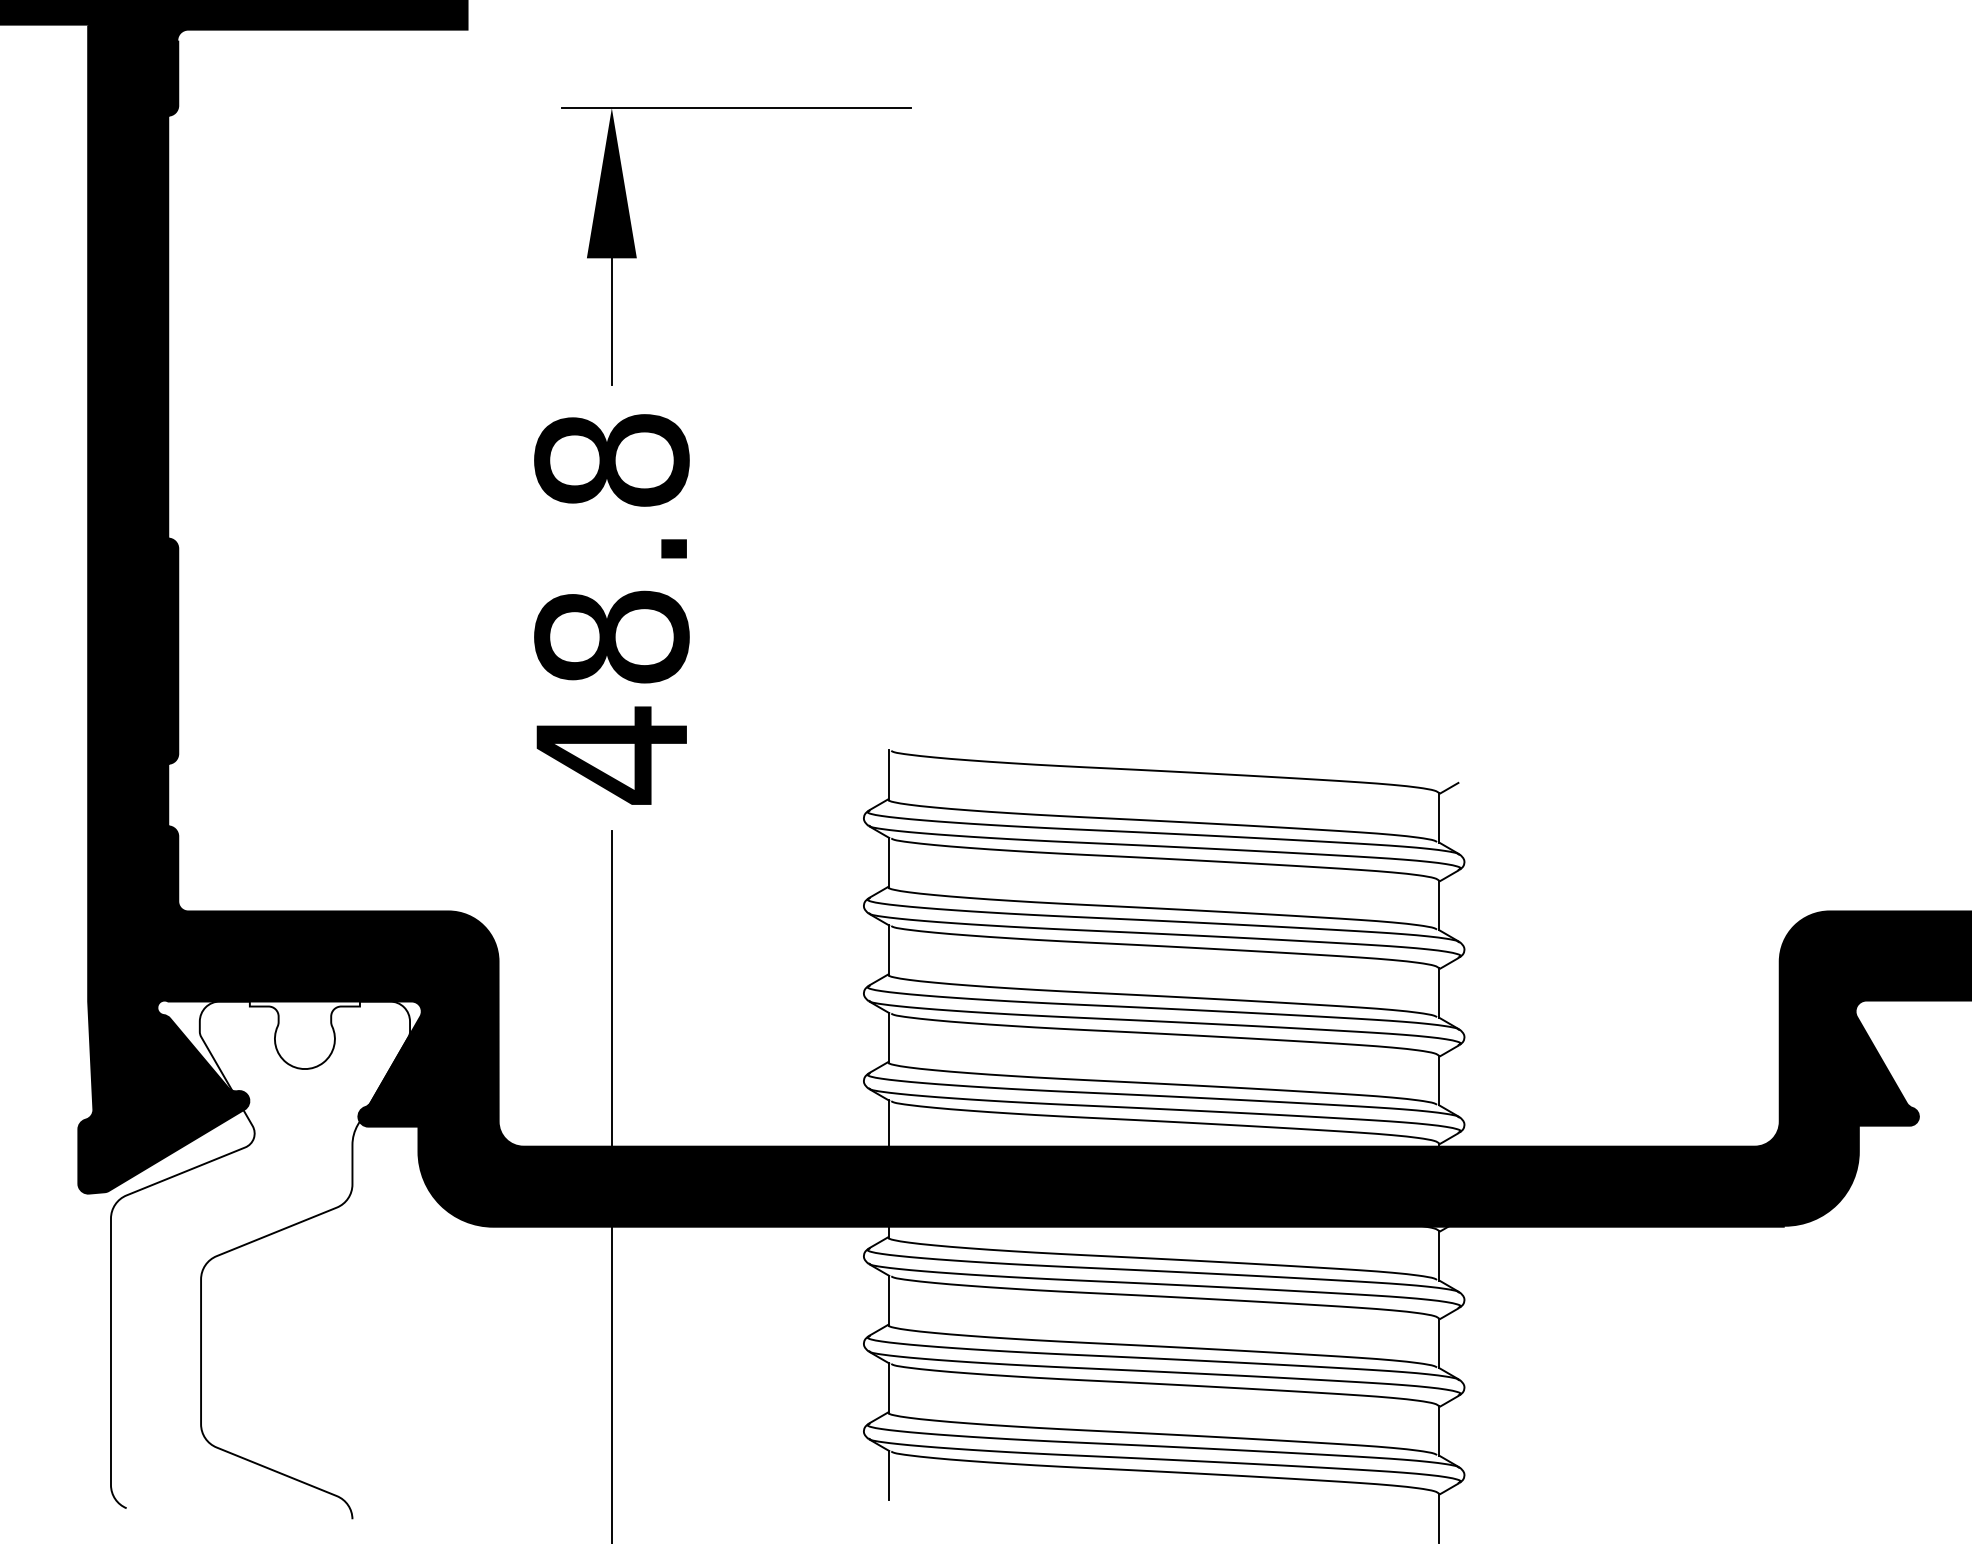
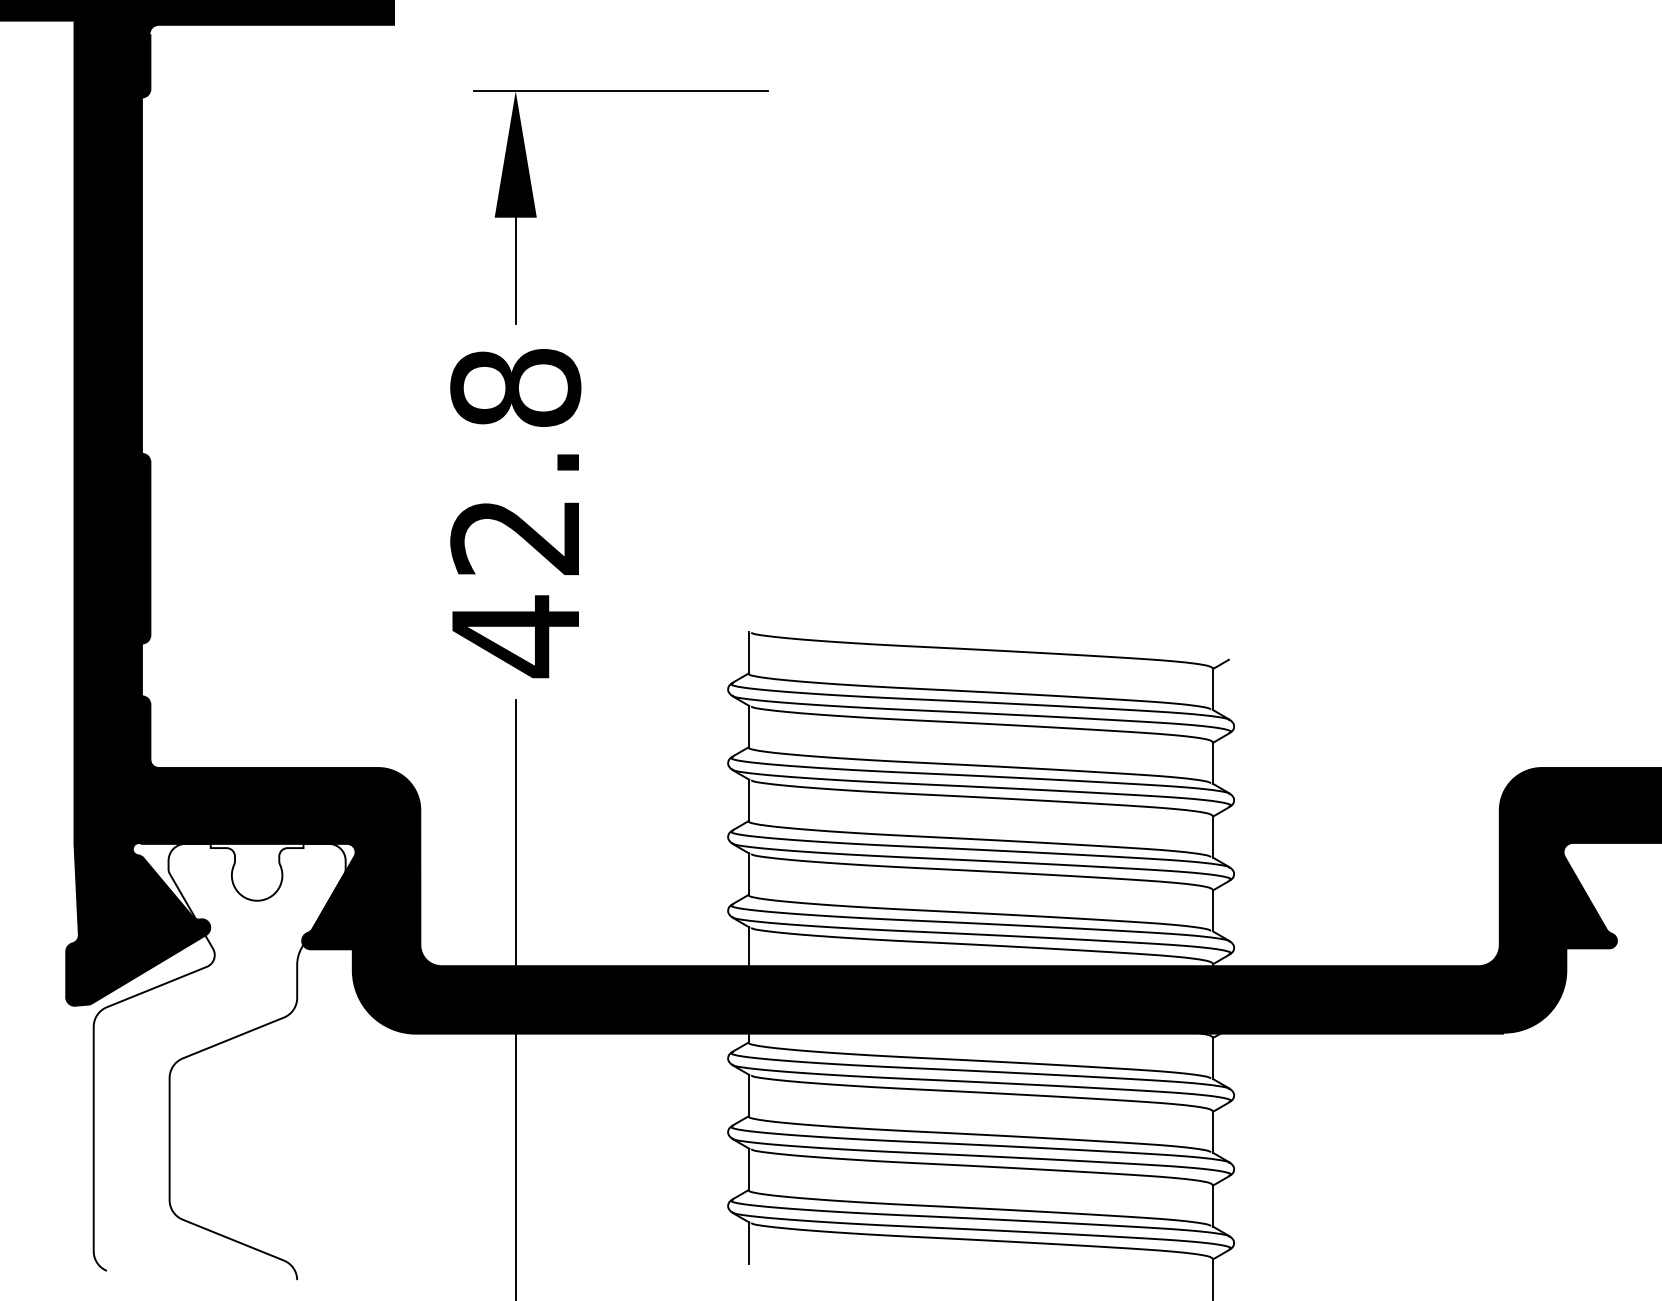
text: (611, 636) -> (515, 536), 48.8 -> 42.8

